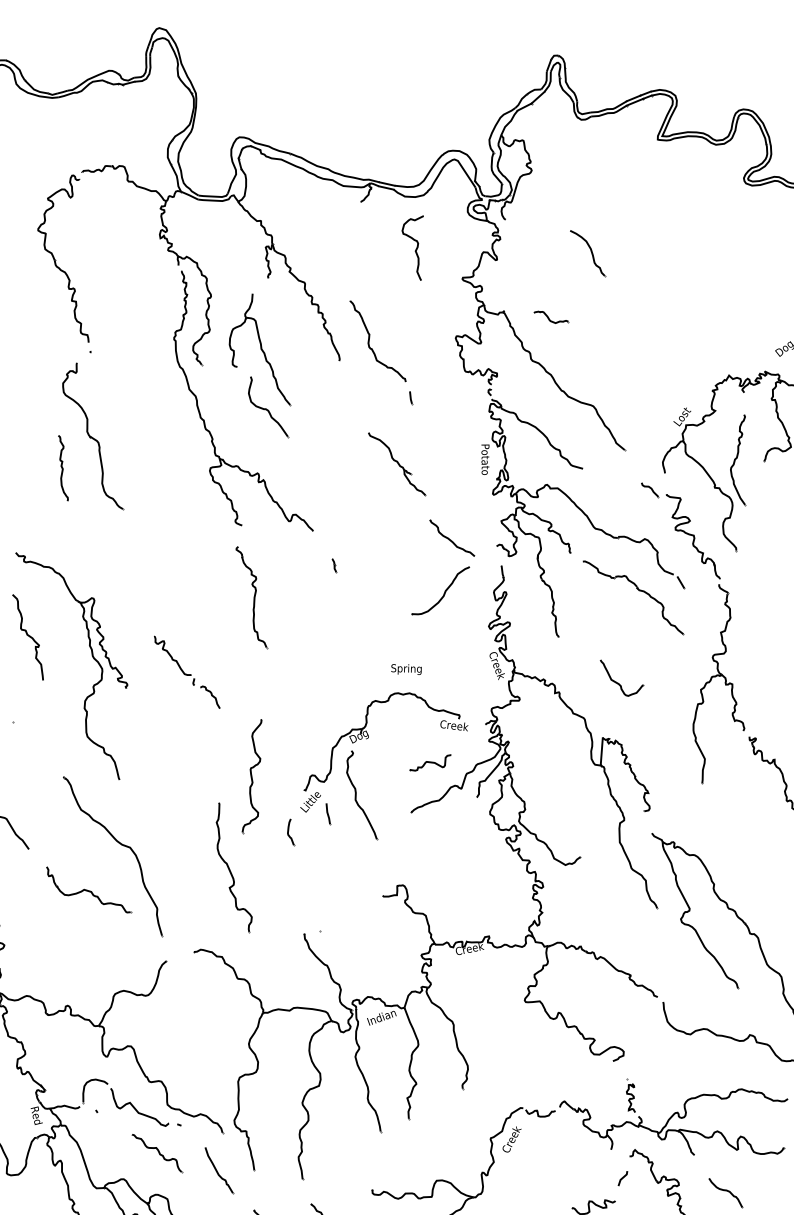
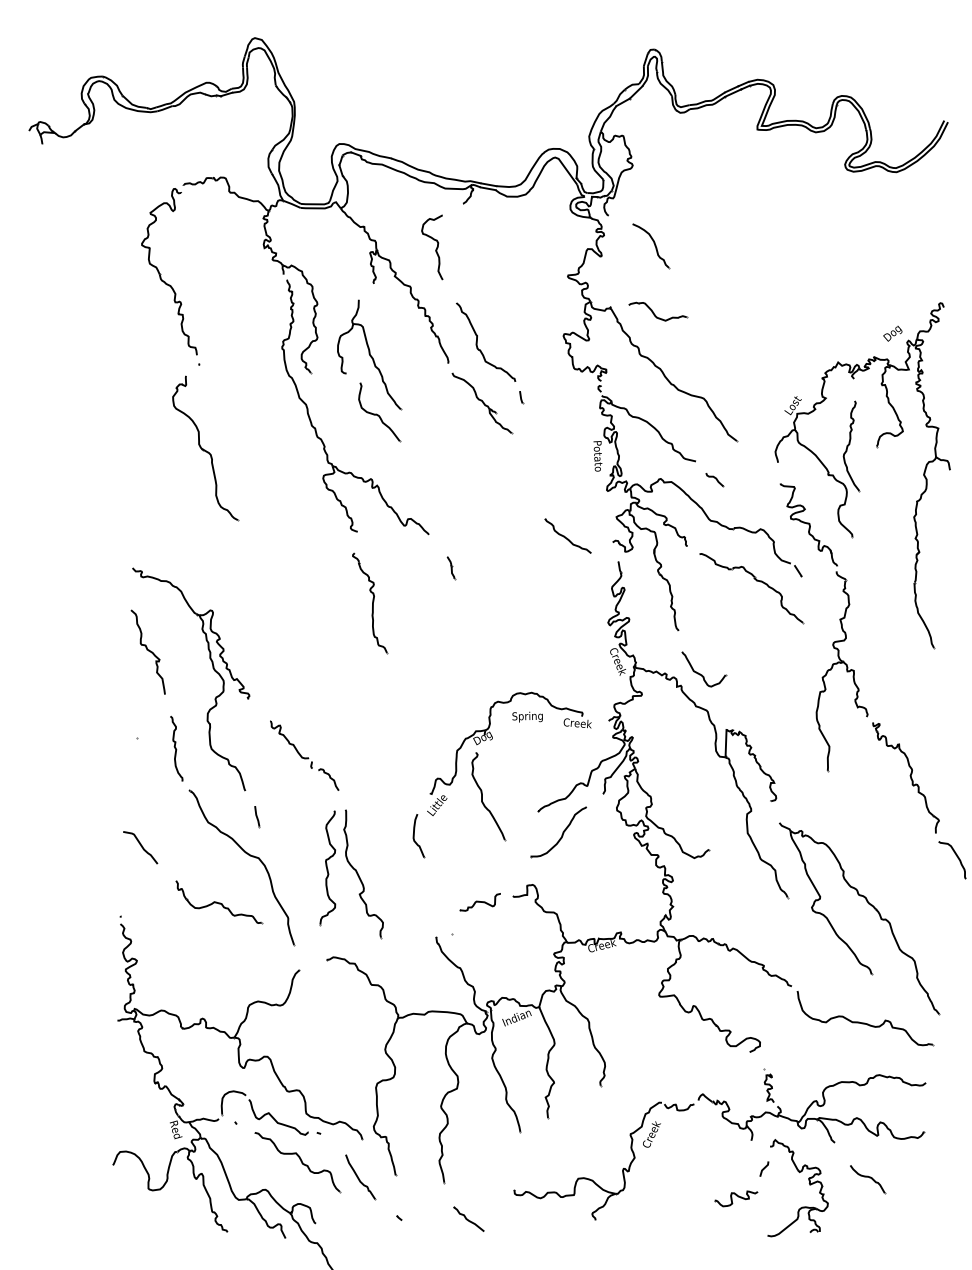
curve: (415, 249) -> (435, 249), moved
part: (588, 253) -> (651, 246), moved
part: (551, 317) -> (658, 311), size x1.67
part: (397, 464) -> (482, 403), moved
curve: (63, 467) -> (176, 748), moved
part: (649, 490) -> (714, 480), moved
part: (334, 565) -> (451, 568), size x1.67
part: (440, 591) -> (558, 832), moved
text: (406, 668) -> (527, 716), moved
part: (187, 672) -> (304, 755), moved
part: (622, 678) -> (704, 669), moved
part: (429, 762) -> (479, 902), moved
part: (251, 776) -> (327, 868), moved
line: (328, 814) -> (257, 817), moved
part: (290, 832) -> (418, 836), size x1.67
part: (156, 1153) -> (297, 1162), size x1.67

